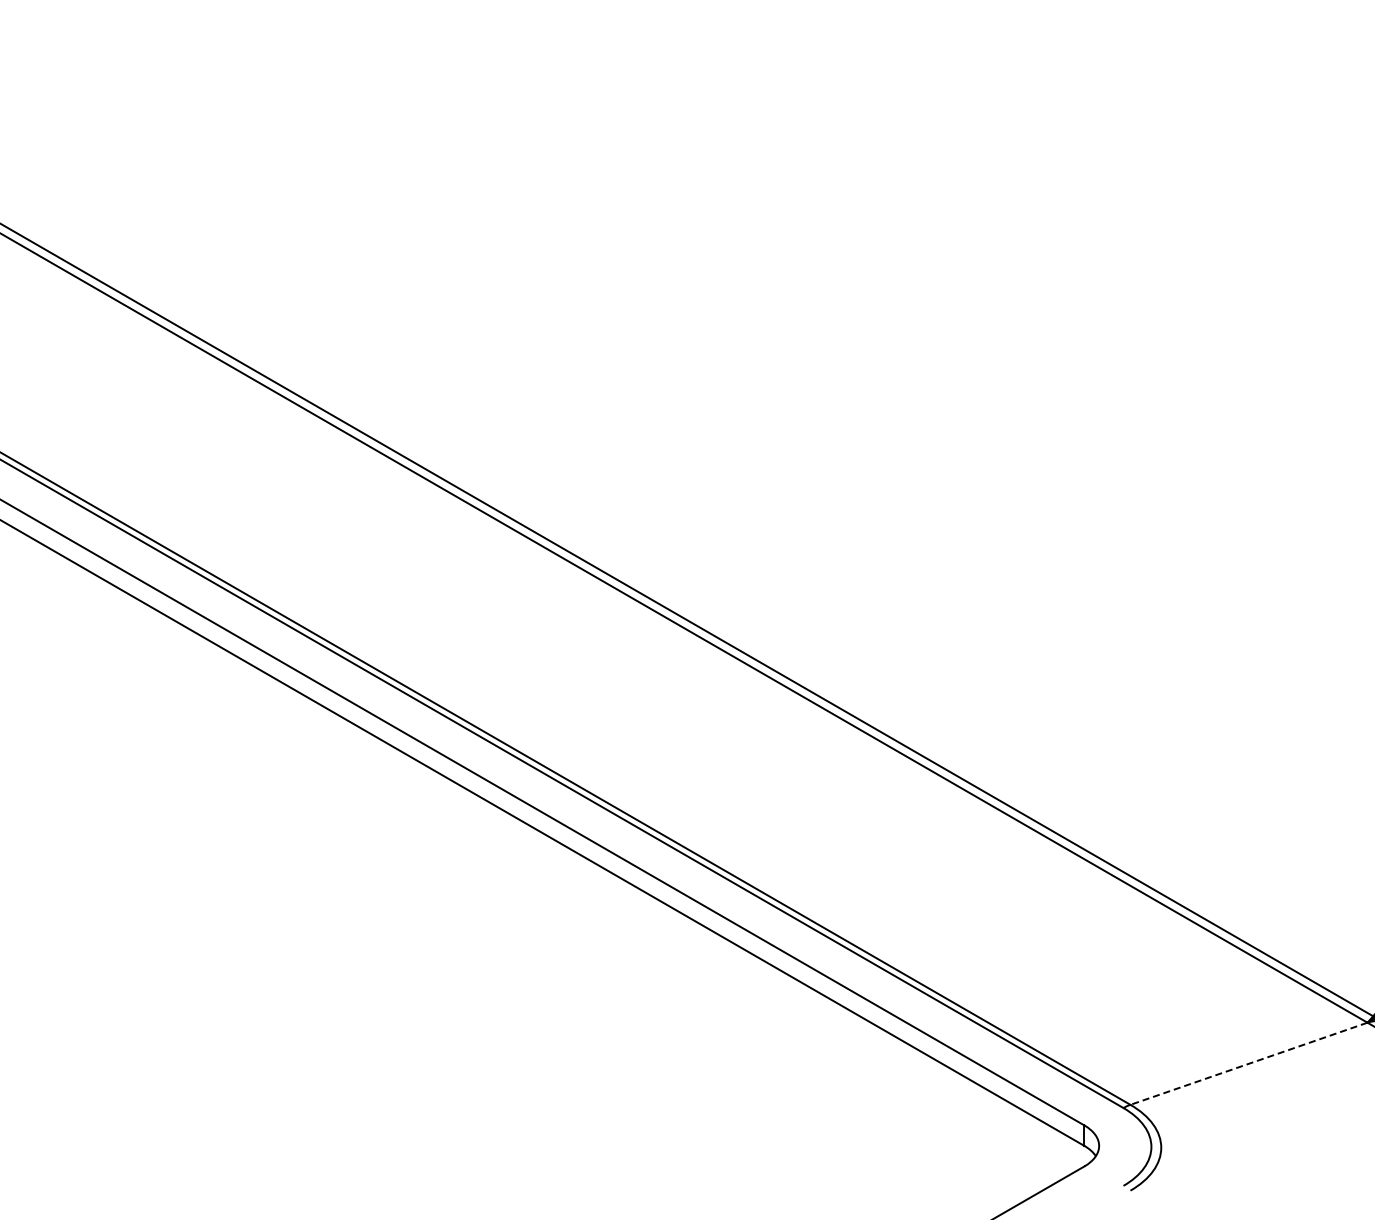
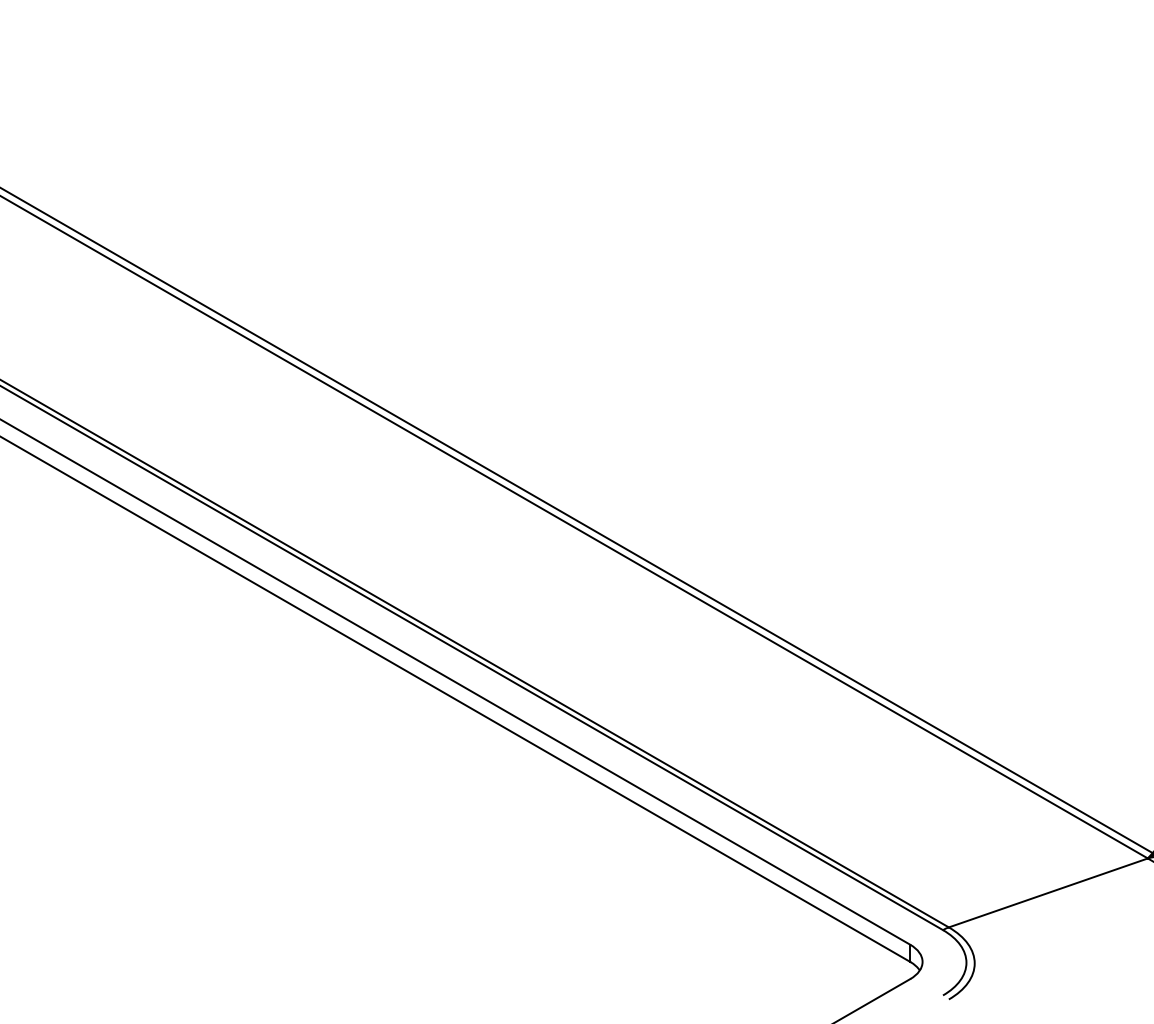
line: (1248, 1063) -> (1047, 892), dashed -> solid

